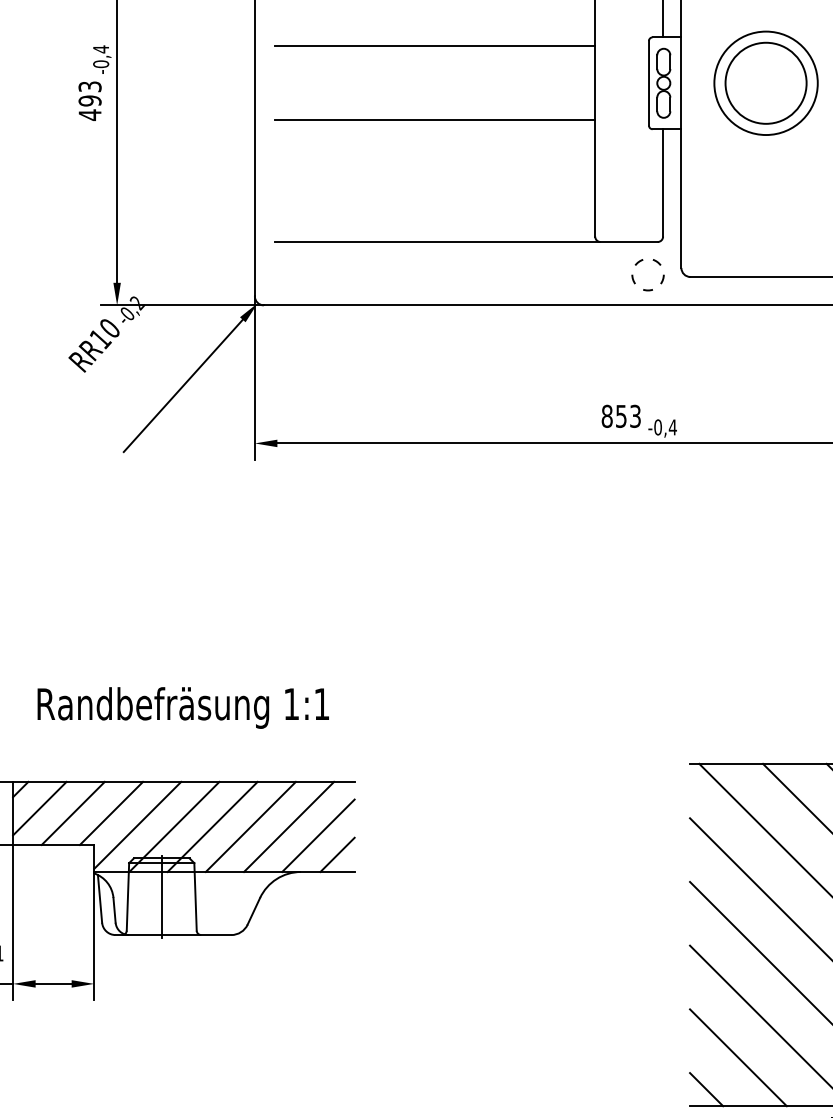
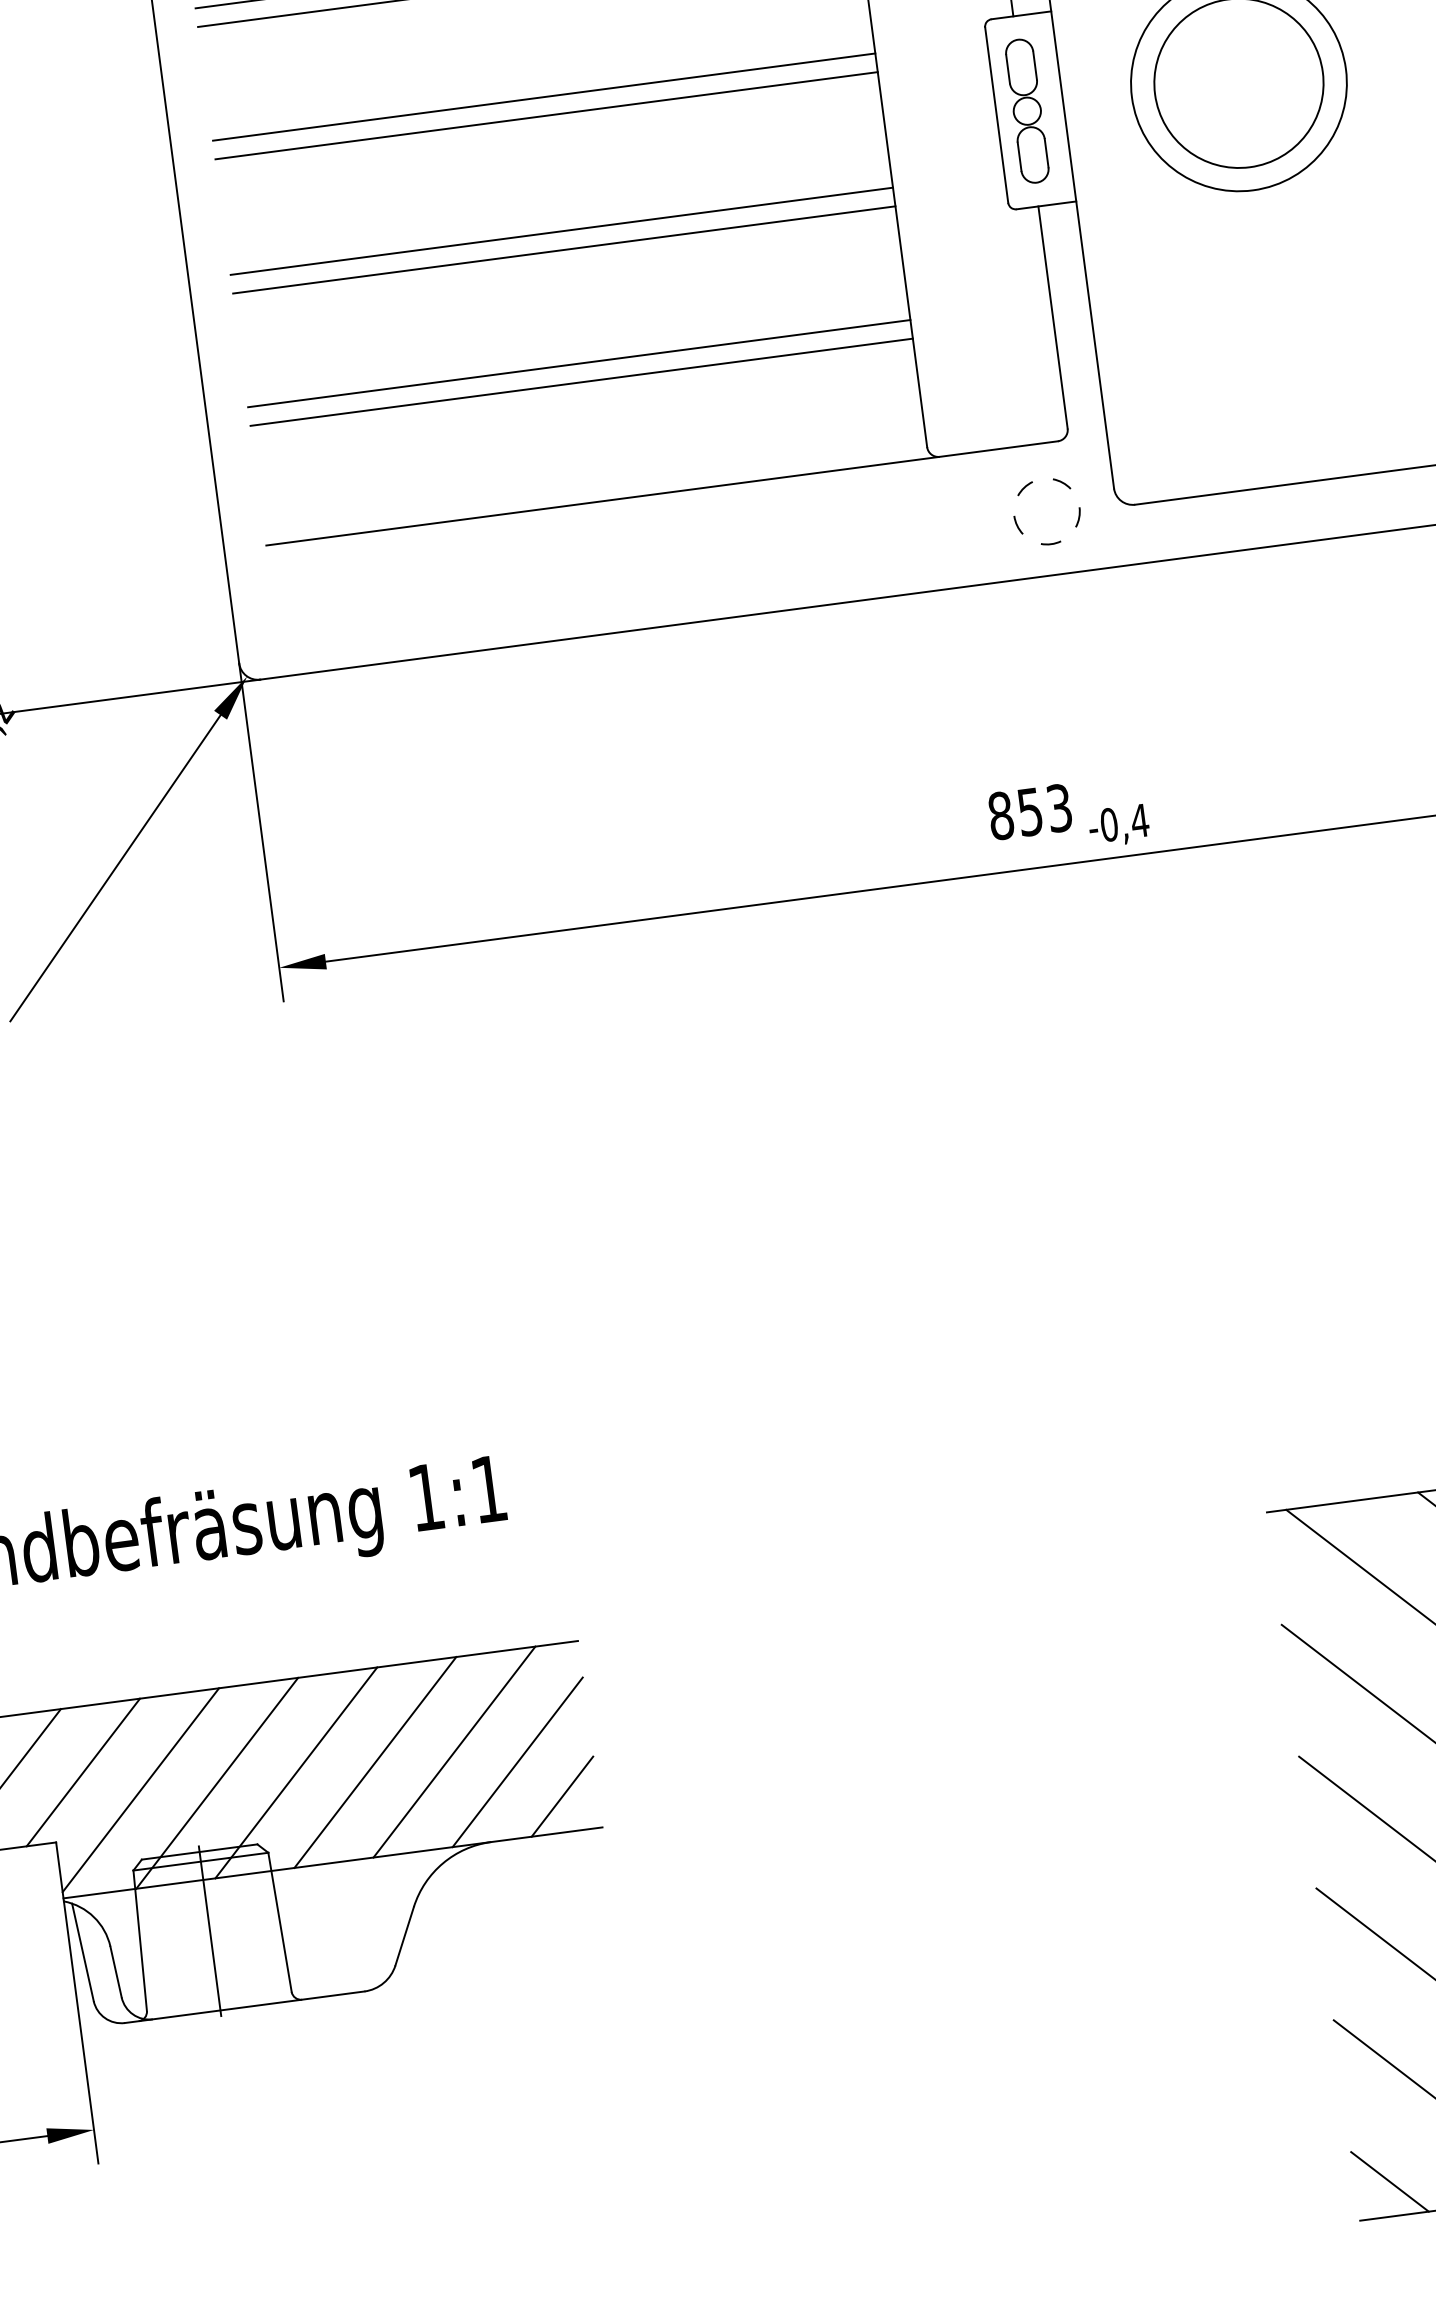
line: (435, 55) -> (547, 115), added
line: (435, 111) -> (562, 231), added
line: (435, 175) -> (580, 364), added
line: (435, 184) -> (582, 382), added

